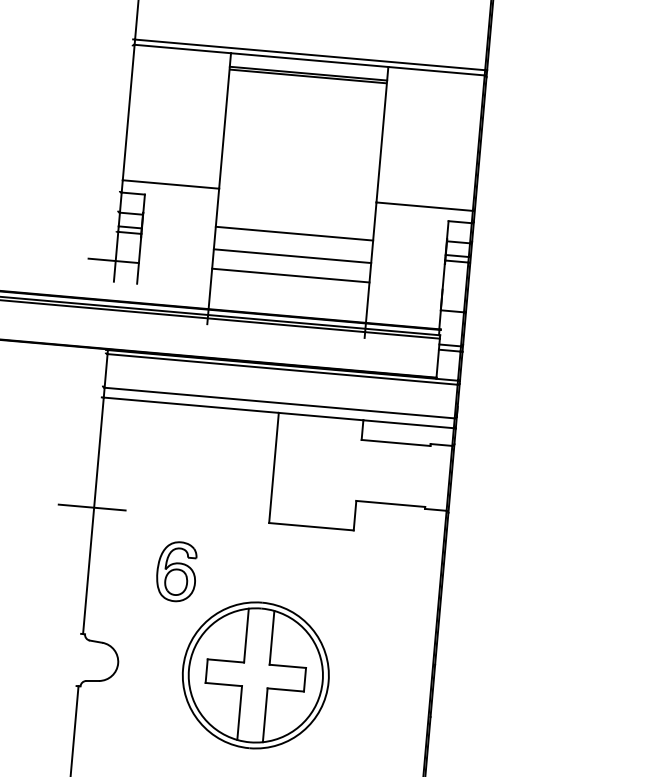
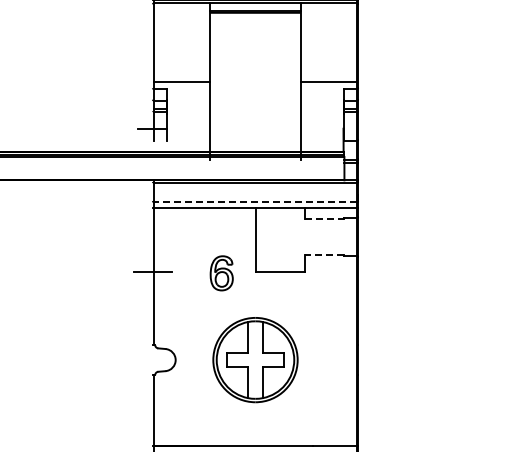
line: (294, 232) -> (255, 103), removed
line: (292, 256) -> (255, 117), removed
line: (290, 275) -> (255, 128), removed
line: (279, 403) -> (255, 202), solid -> dashed
line: (396, 443) -> (324, 219), solid -> dashed
line: (390, 503) -> (324, 254), solid -> dashed
part: (176, 571) -> (221, 273), moved

